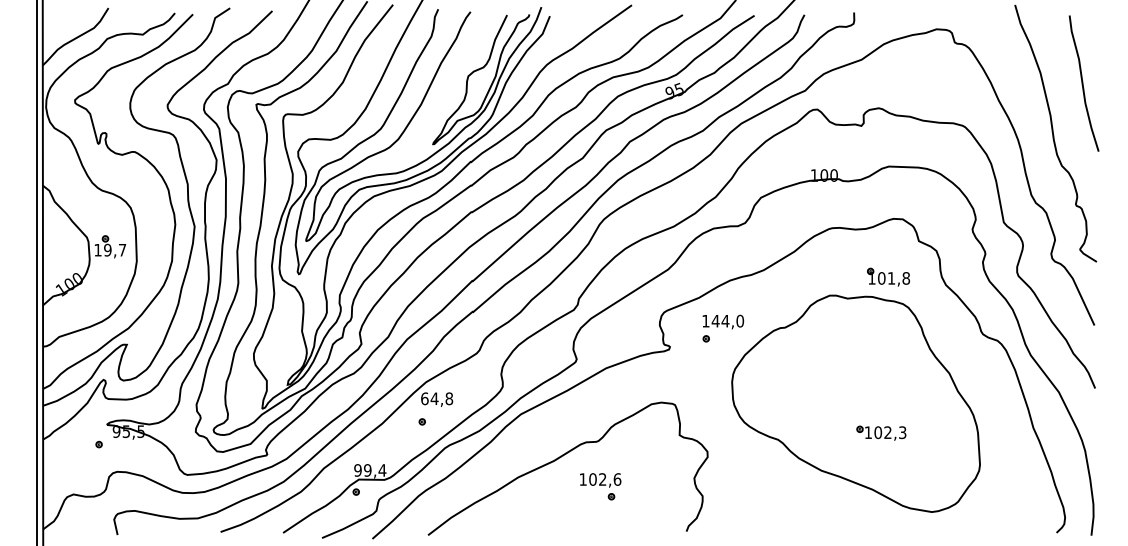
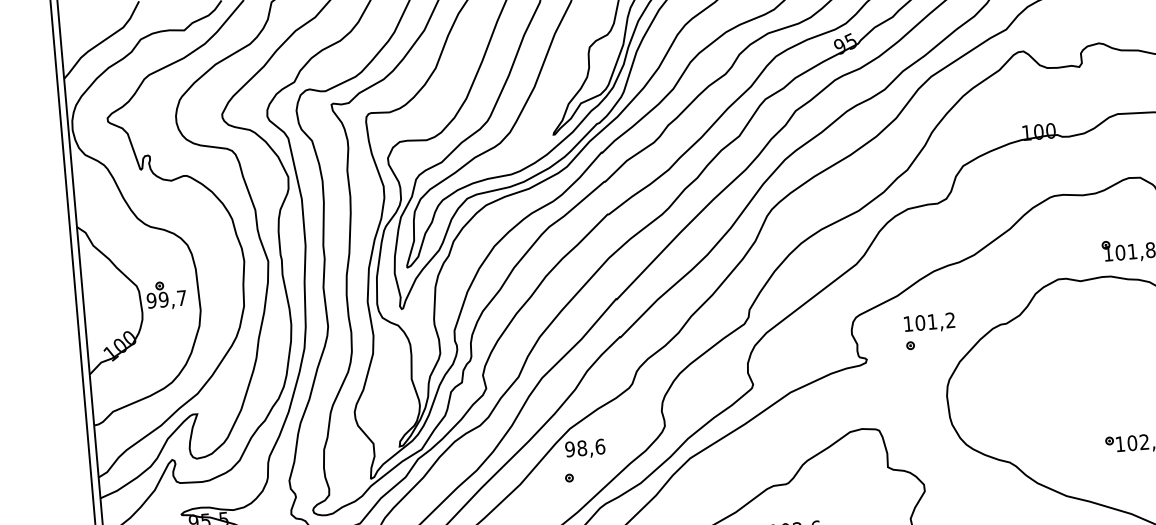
text: (97, 249) -> (150, 299), 19,7 -> 99,7
text: (727, 320) -> (934, 320), 144,0 -> 101,2
text: (437, 398) -> (585, 447), 64,8 -> 98,6

